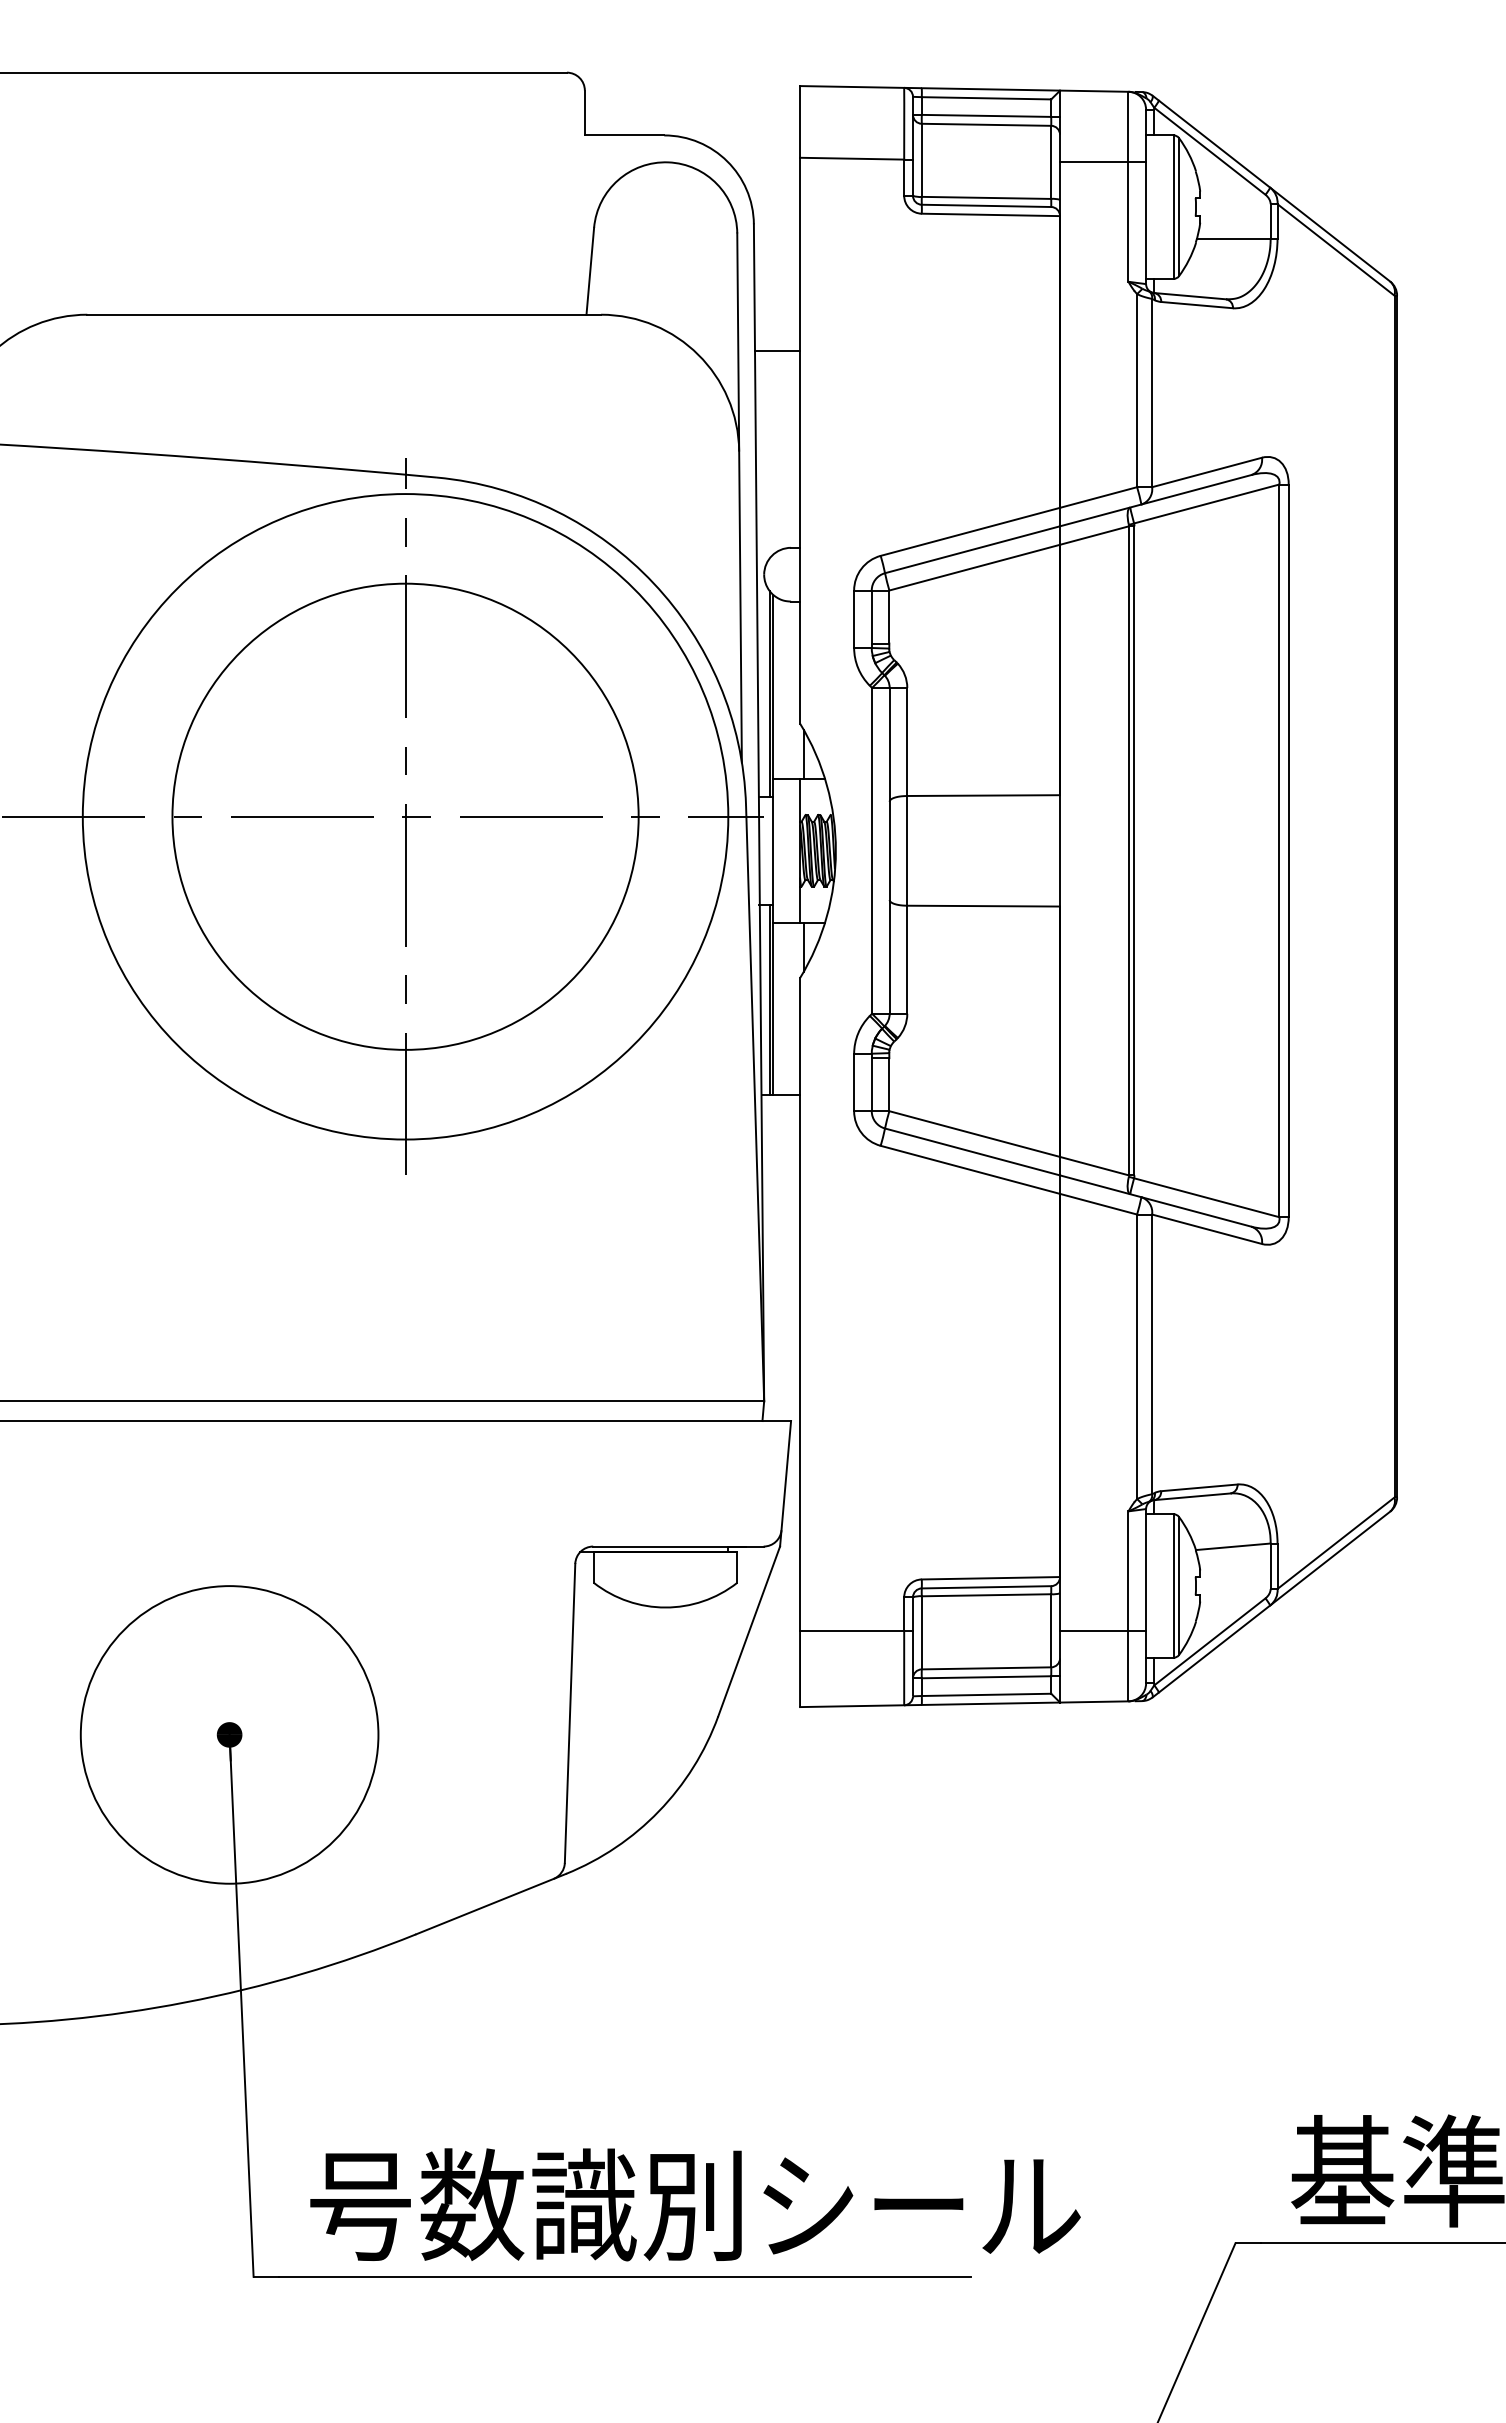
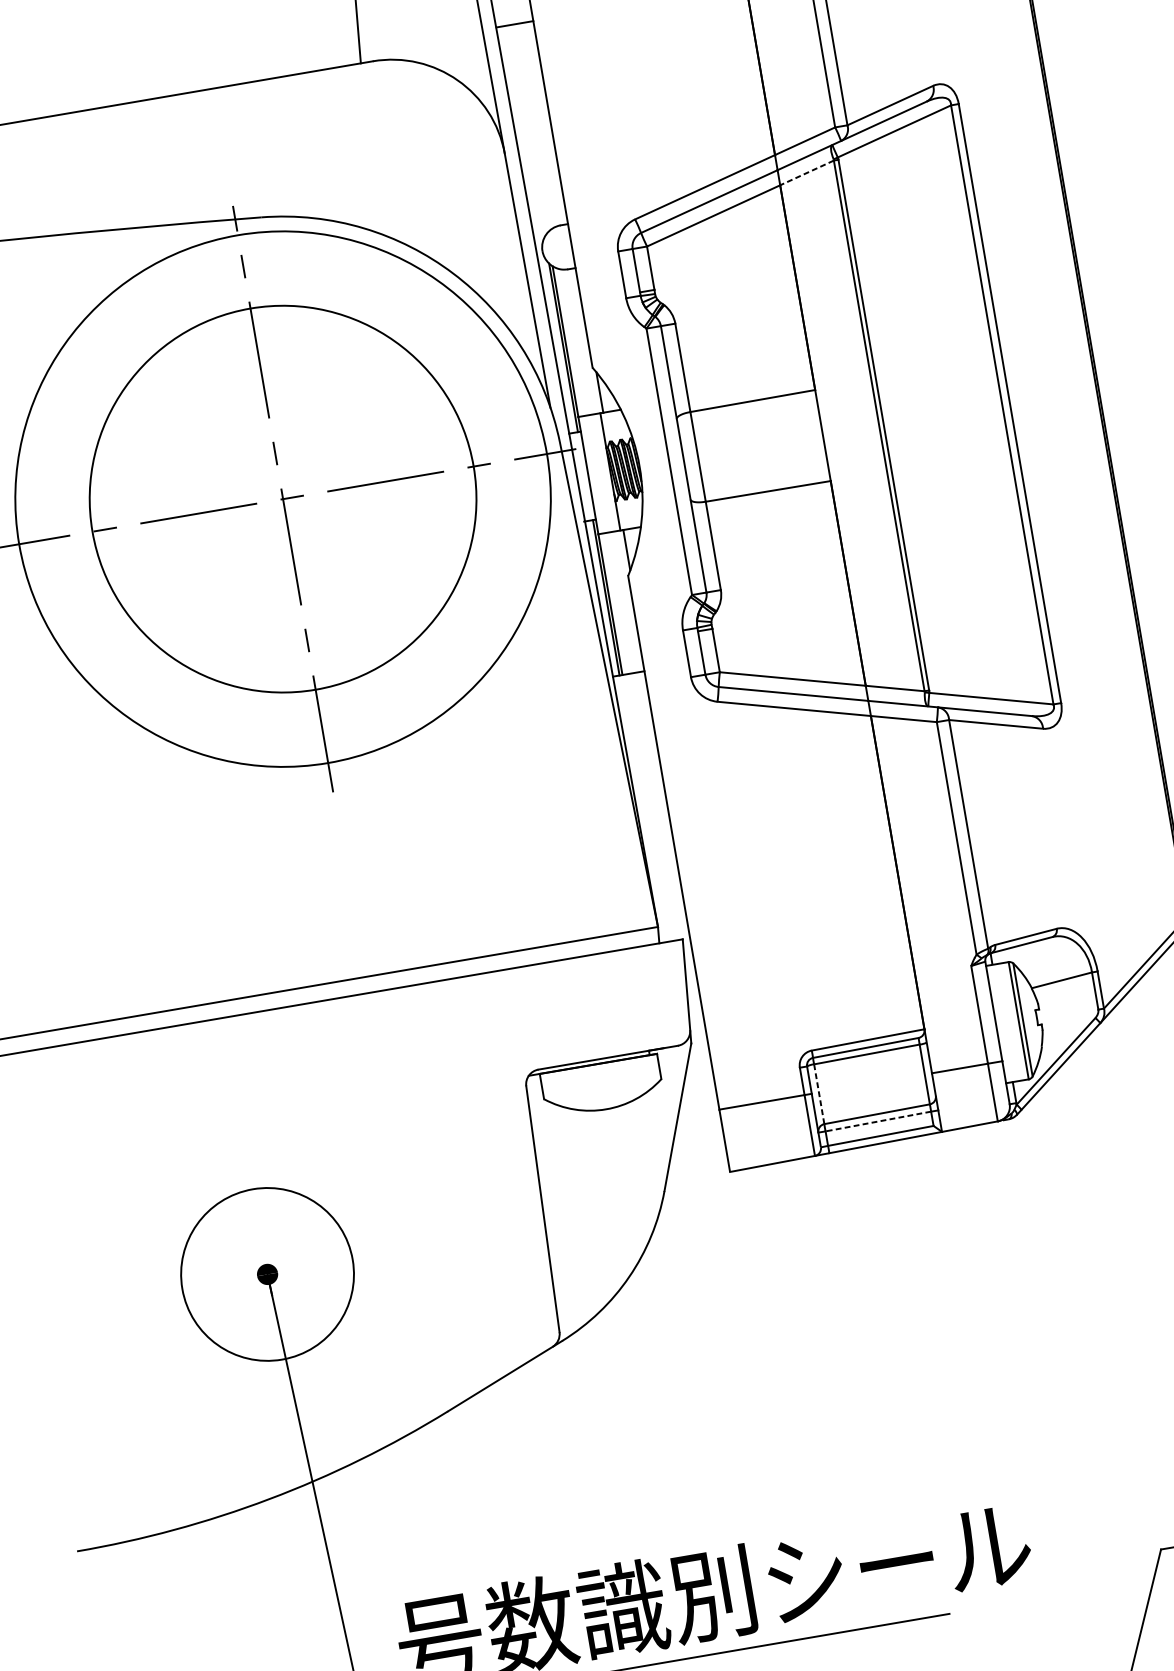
line: (777, 350) -> (514, 24), moved
line: (1094, 535) -> (807, 172), solid -> dashed
line: (921, 1632) -> (818, 1094), solid -> dashed
line: (986, 1677) -> (878, 1121), solid -> dashed
circle: (229, 1734) -> (267, 1274), size x0.7

